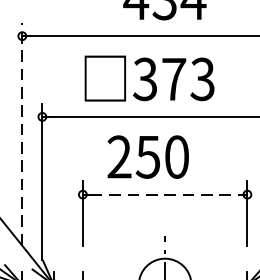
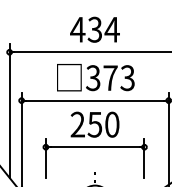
text: (148, 78) -> (95, 77), moved
line: (22, 135) -> (9, 111), dashed -> solid
text: (147, 156) -> (94, 124), moved
line: (165, 195) -> (95, 147), dashed -> solid

